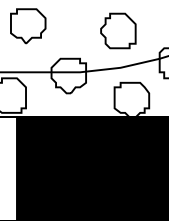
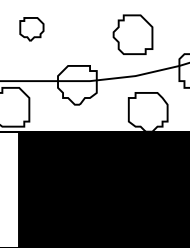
part: (27, 26) -> (31, 29), size x0.6

